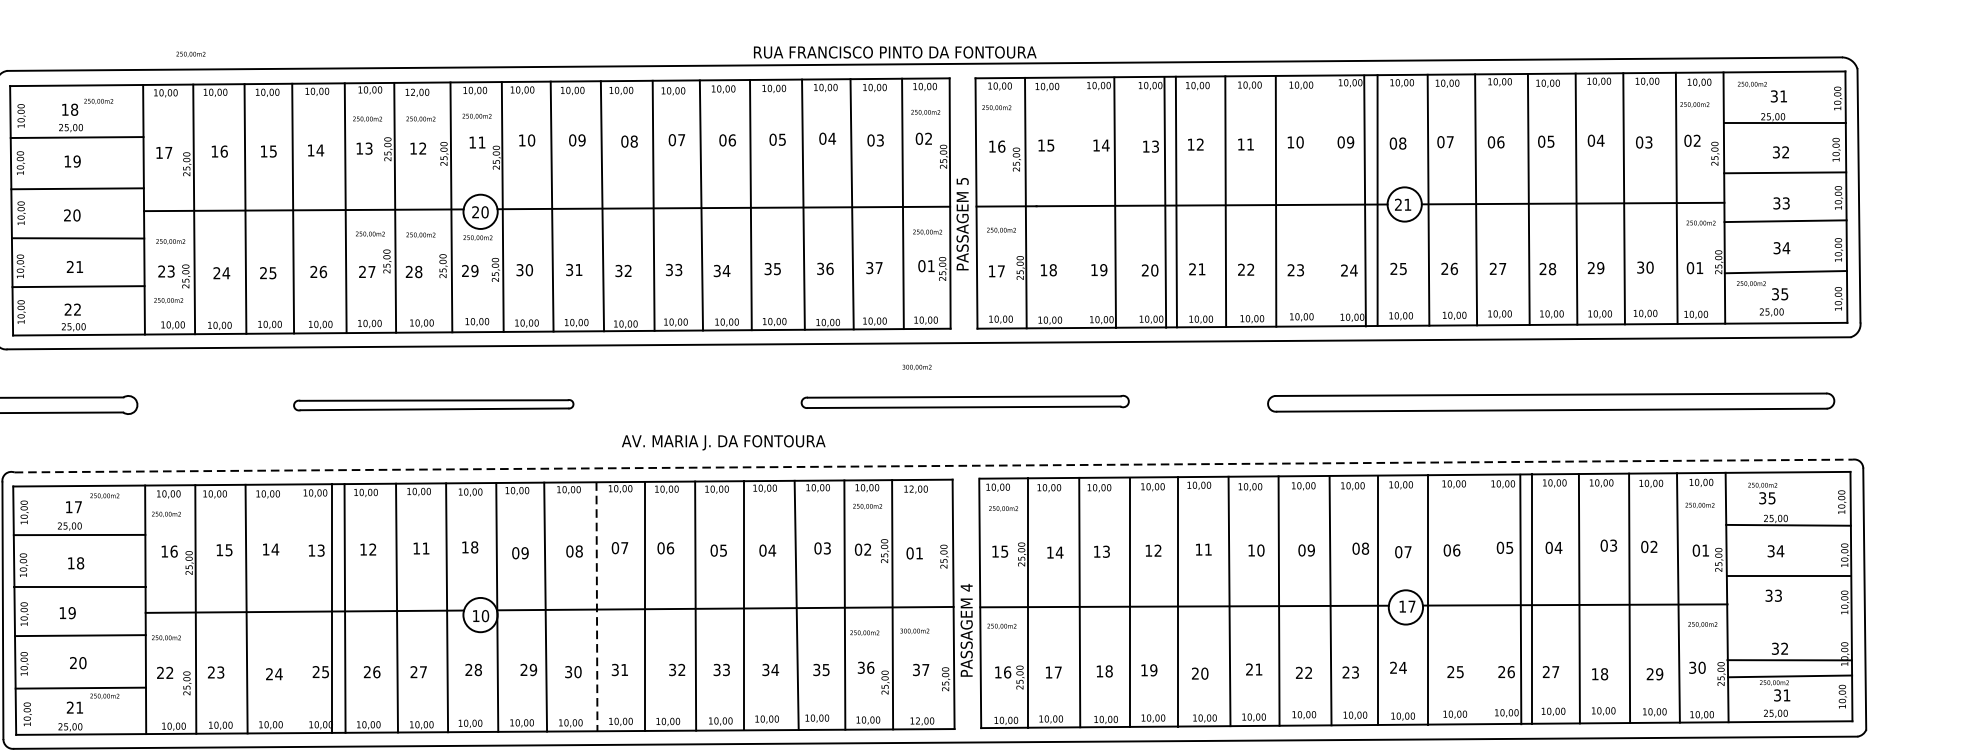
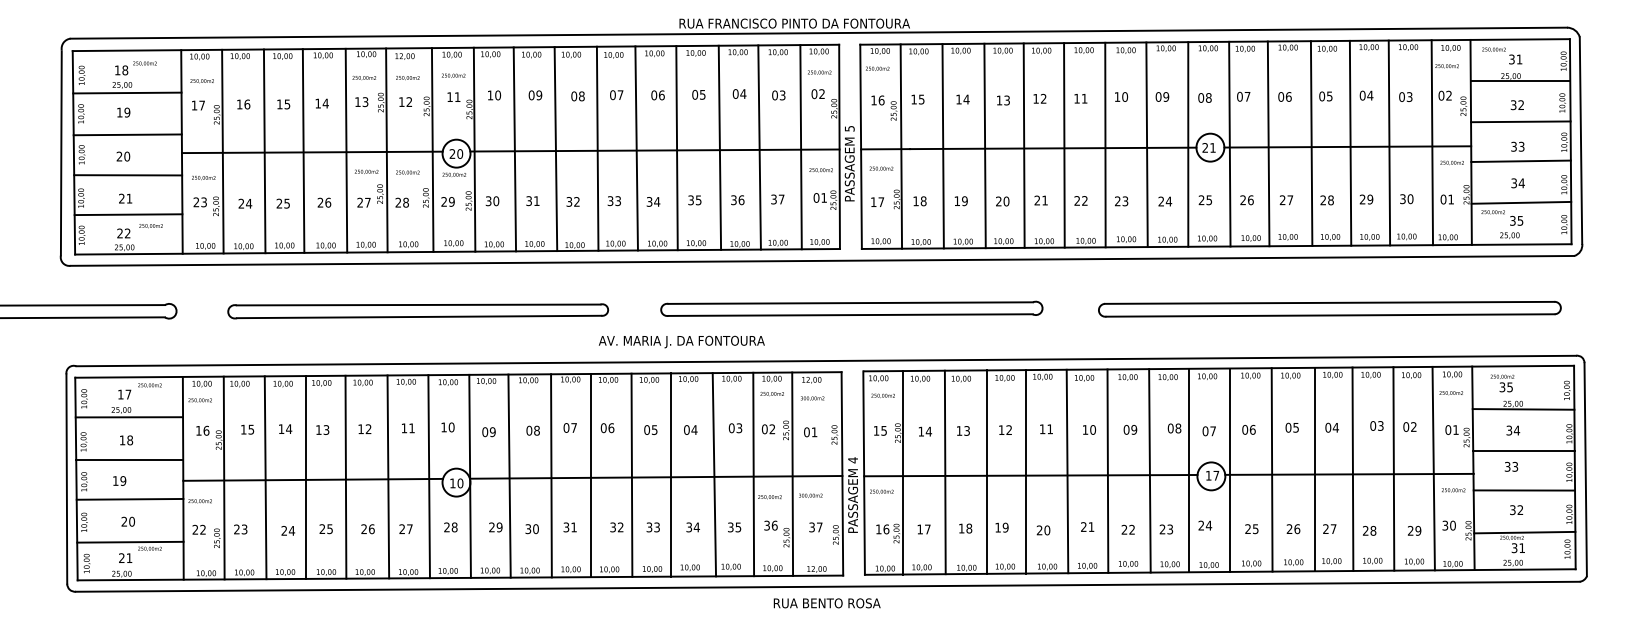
text: (190, 54) -> (201, 81), moved
line: (1364, 200) -> (1146, 144), moved
line: (1164, 201) -> (984, 145), moved
line: (1114, 203) -> (942, 146), moved
text: (167, 301) -> (150, 226), moved
text: (916, 367) -> (812, 398), moved
part: (964, 401) -> (851, 308), size x1.43
part: (433, 405) -> (418, 311), size x1.67
text: (723, 442) -> (681, 341), moved
line: (934, 466) -> (826, 361), dashed -> solid
text: (474, 547) -> (451, 427), 18 -> 10
line: (1520, 598) -> (1271, 469), moved
line: (597, 606) -> (551, 475), dashed -> solid
line: (332, 608) -> (305, 477), moved
line: (1789, 660) -> (1524, 490), moved
text: (1594, 673) -> (1365, 530), 18 -> 28

